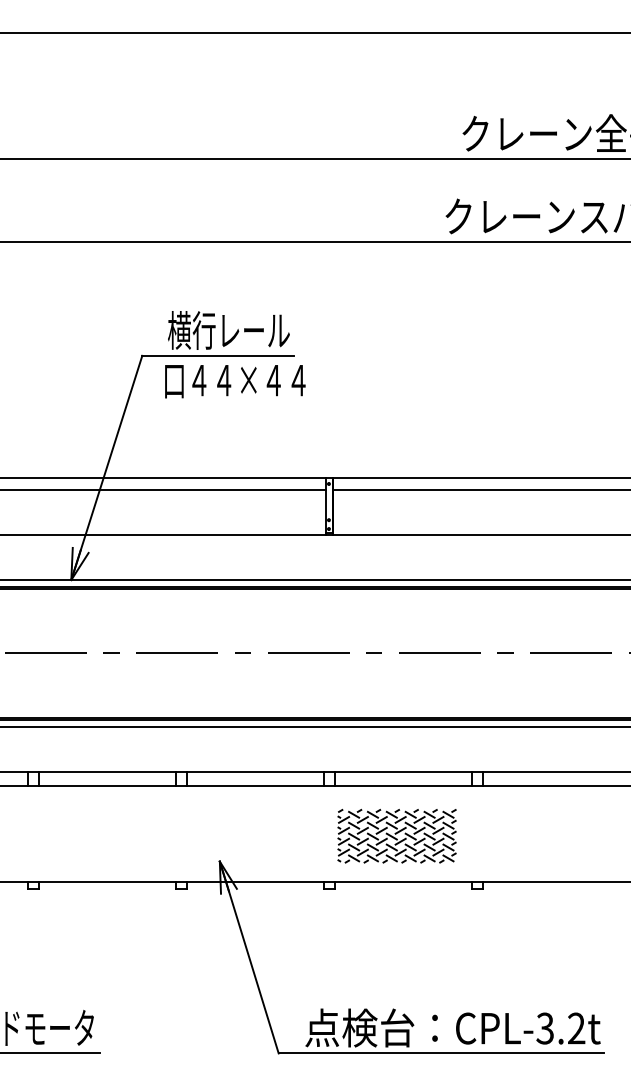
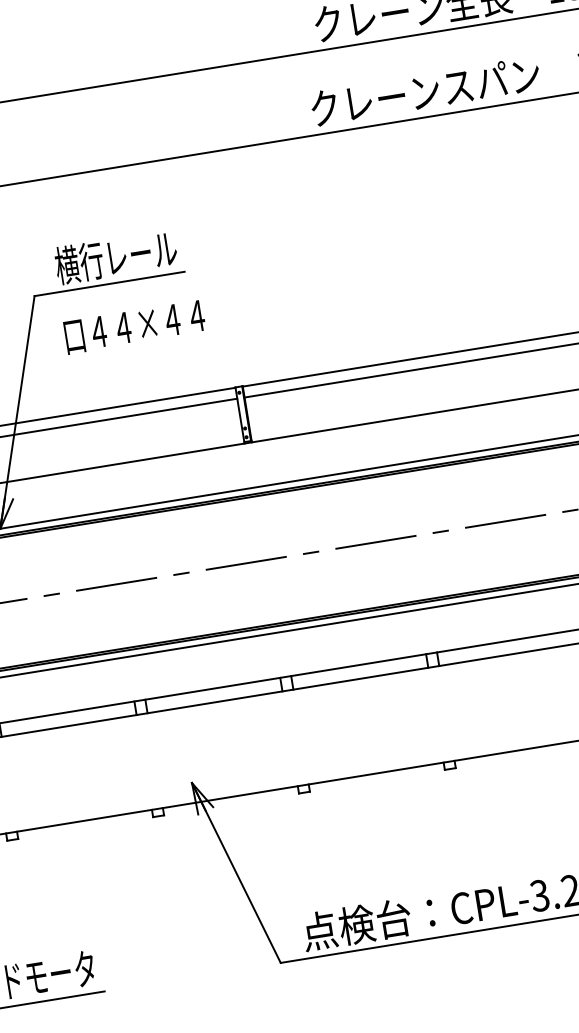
text: (235, 381) -> (135, 327), moved
part: (396, 835) -> (362, 728), removed

